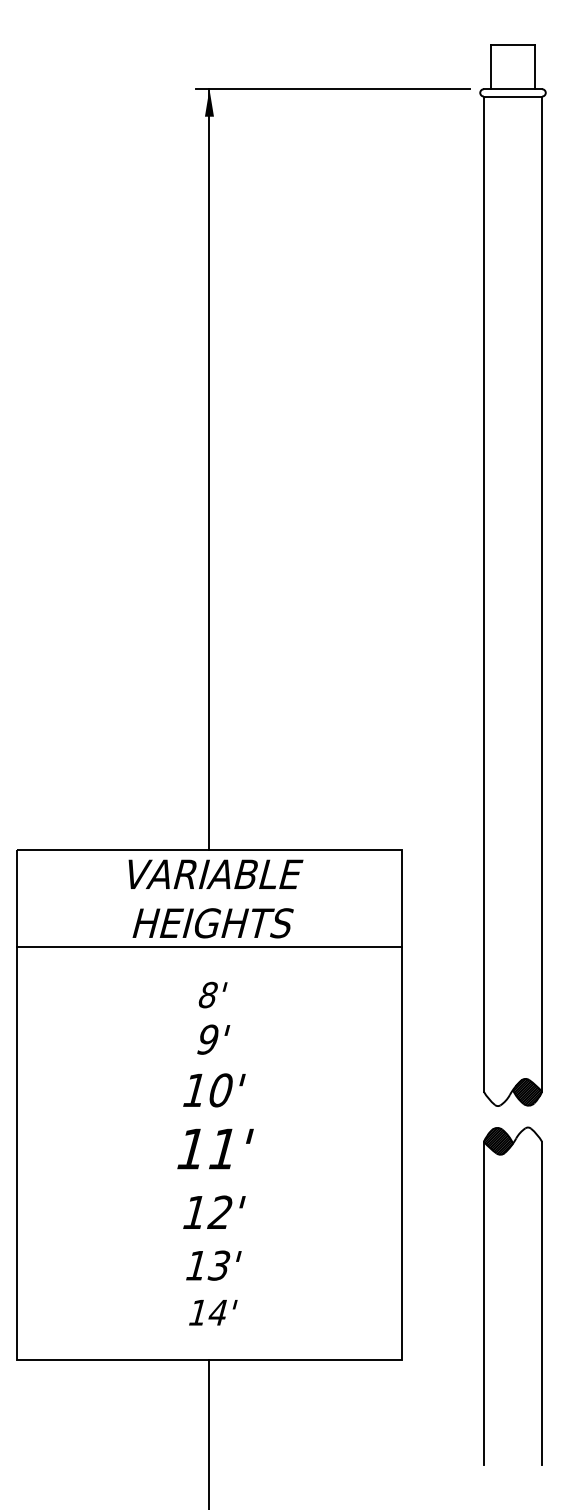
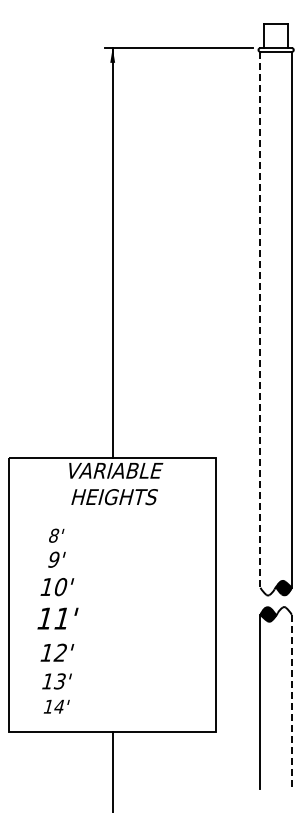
line: (483, 593) -> (260, 319), solid -> dashed
line: (209, 948) -> (112, 510), removed
text: (214, 1152) -> (57, 620), moved
line: (541, 1302) -> (291, 701), solid -> dashed

